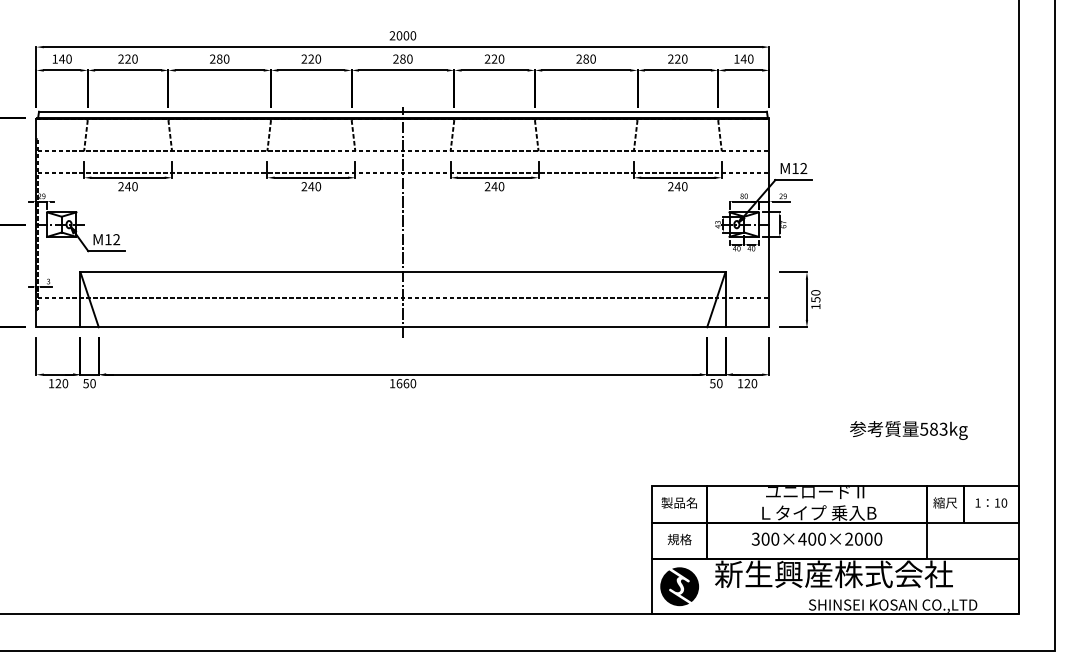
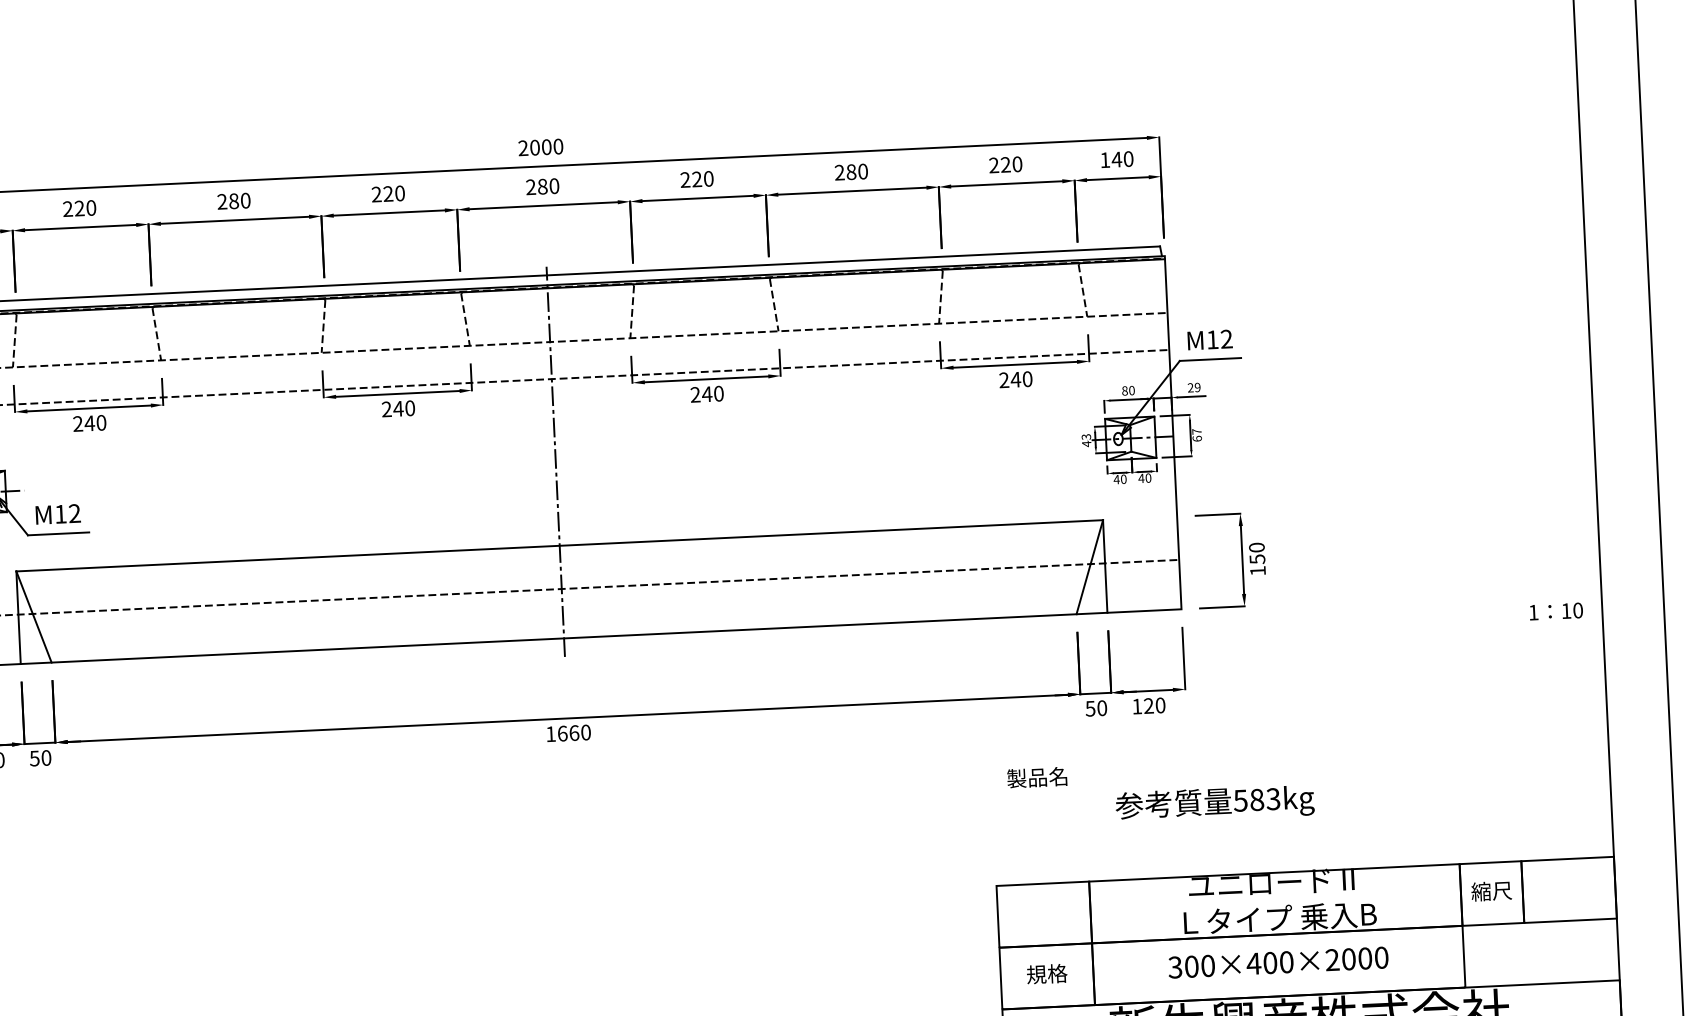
text: (908, 430) -> (1214, 804), moved
text: (678, 502) -> (1035, 776), moved
text: (991, 502) -> (1556, 610), moved

